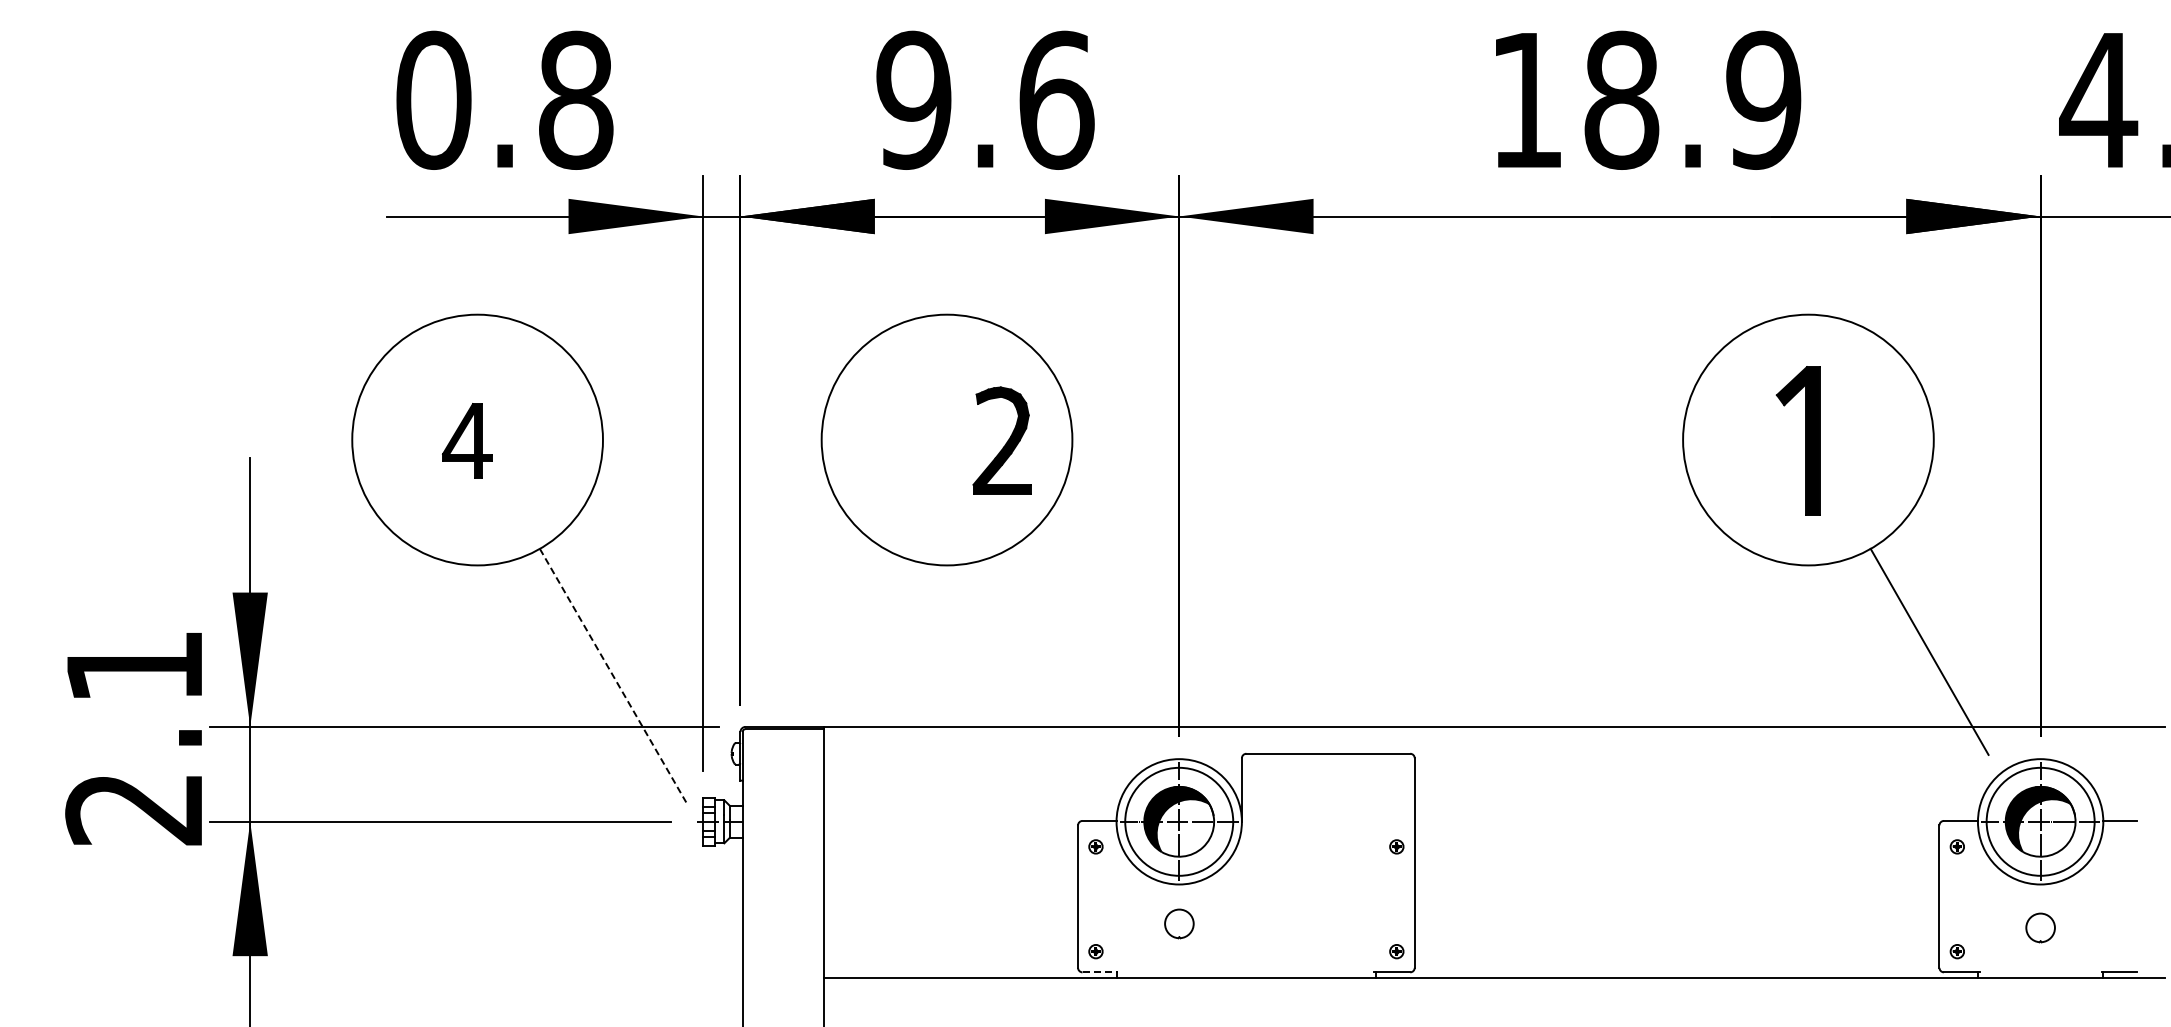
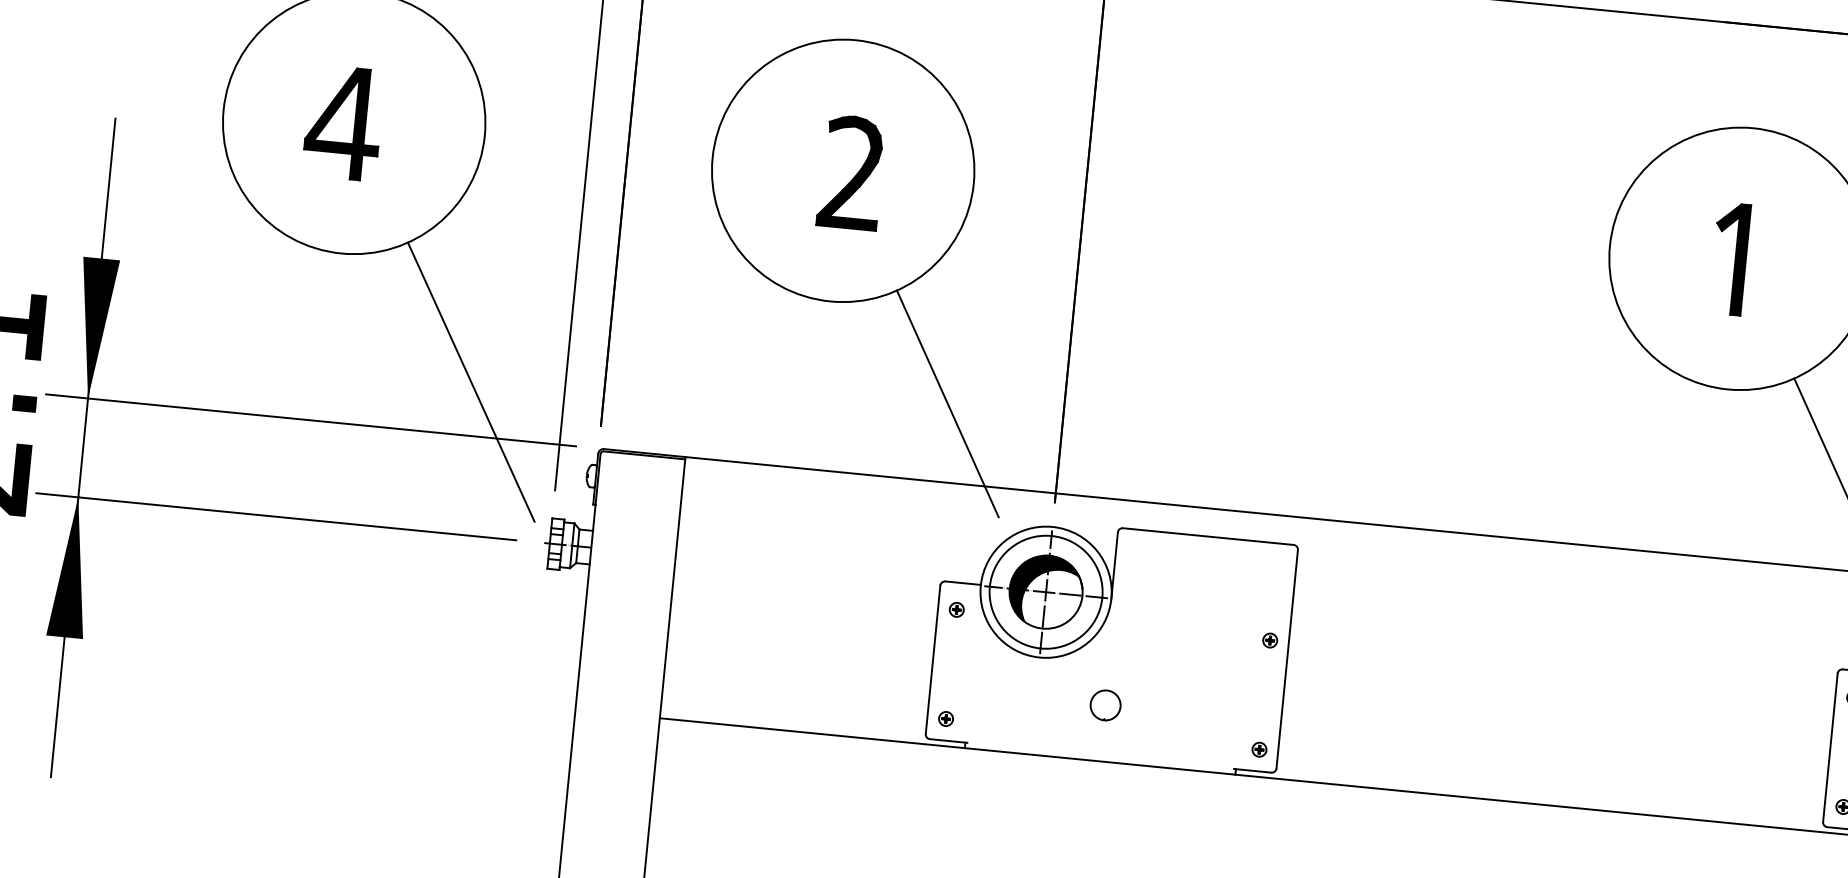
part: (467, 440) -> (343, 122), size x1.43
part: (1001, 440) -> (850, 172), moved
part: (1797, 440) -> (1729, 258), size x0.71
line: (1068, 651) -> (948, 403), added
line: (613, 676) -> (471, 383), dashed -> solid
part: (1179, 923) -> (1105, 705), moved
line: (1100, 972) -> (948, 741), dashed -> solid

